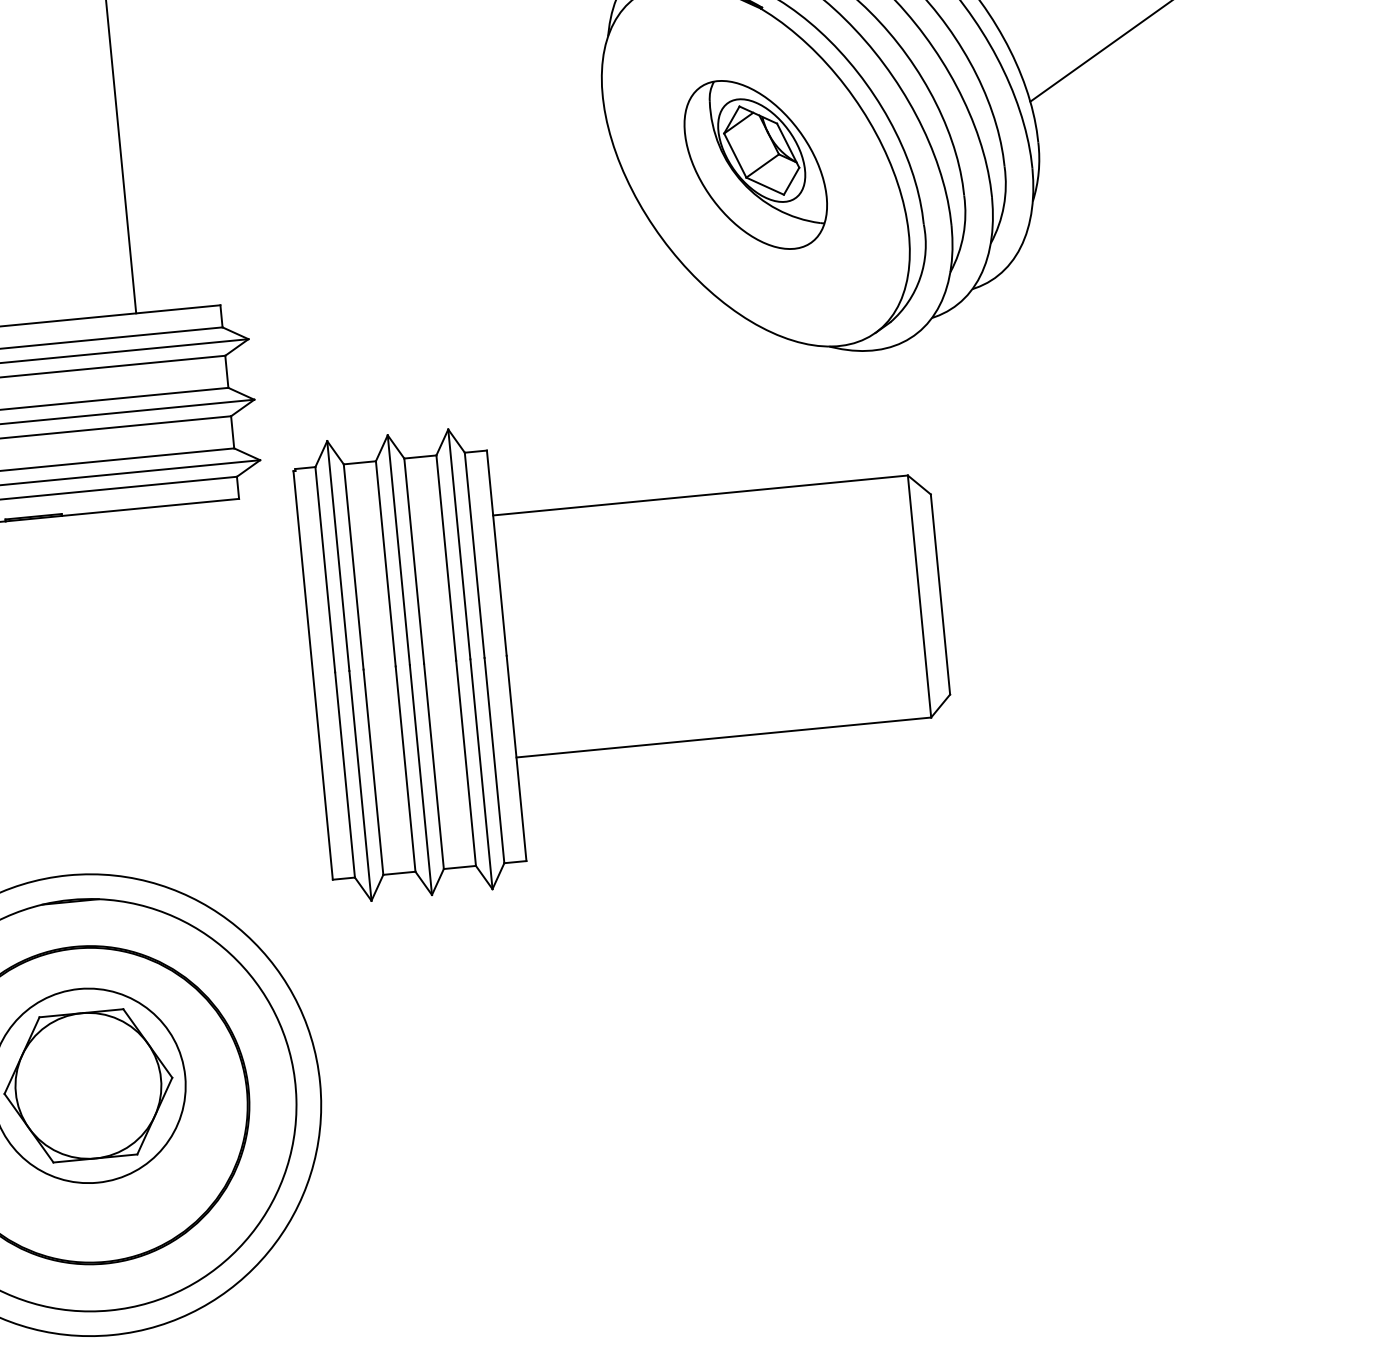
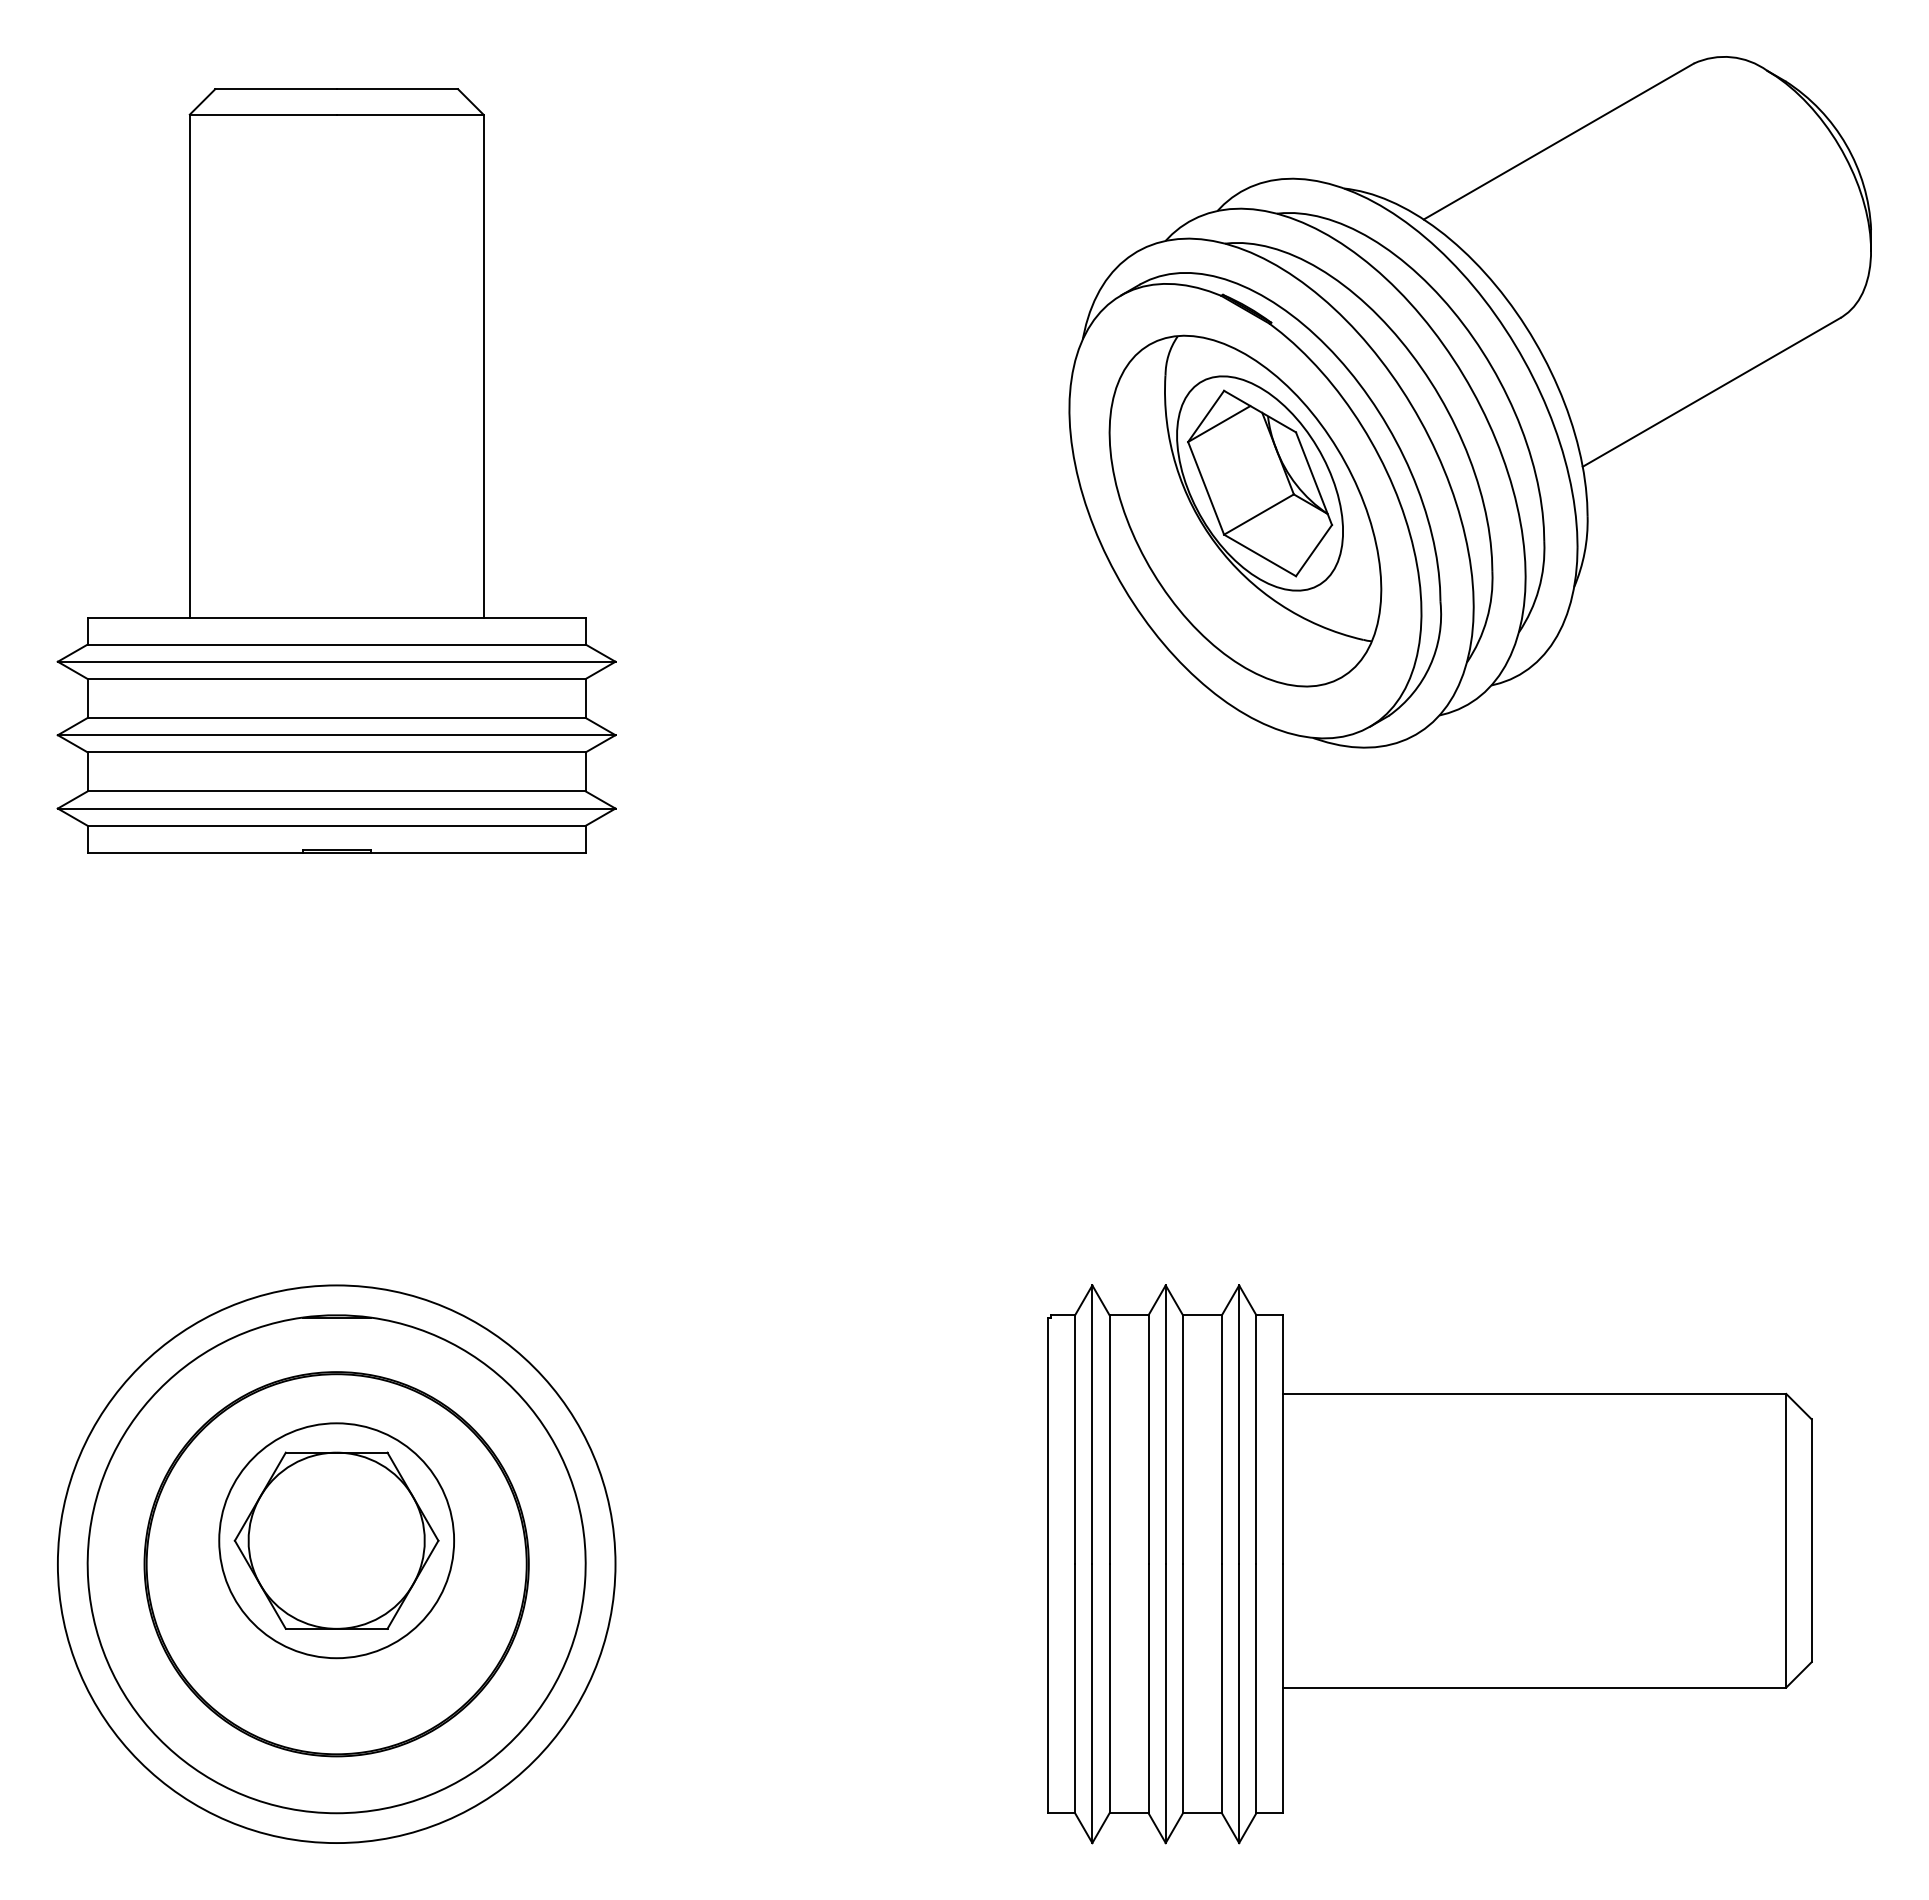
part: (755, 164) -> (1245, 510), size x1.67
part: (627, 644) -> (1429, 1564), moved

